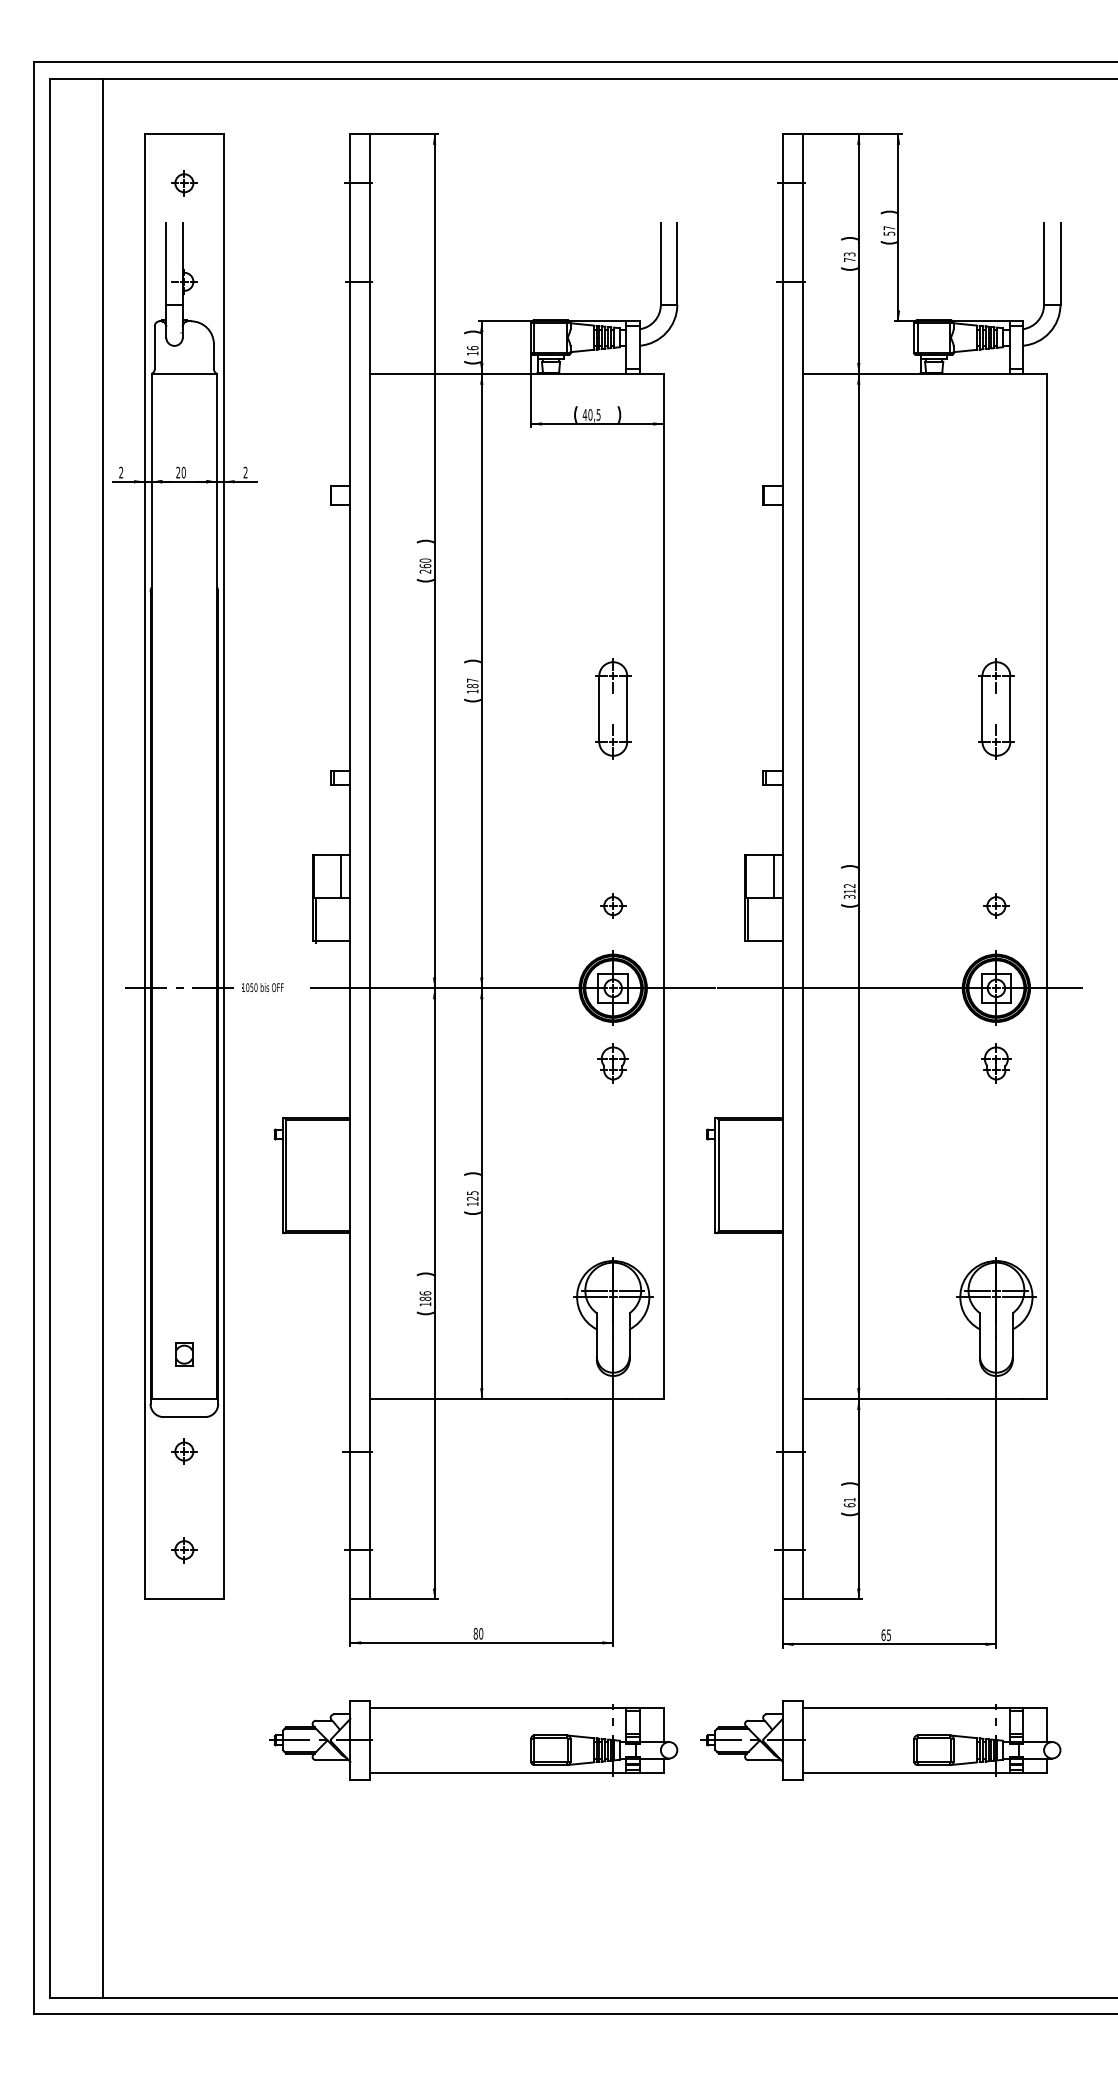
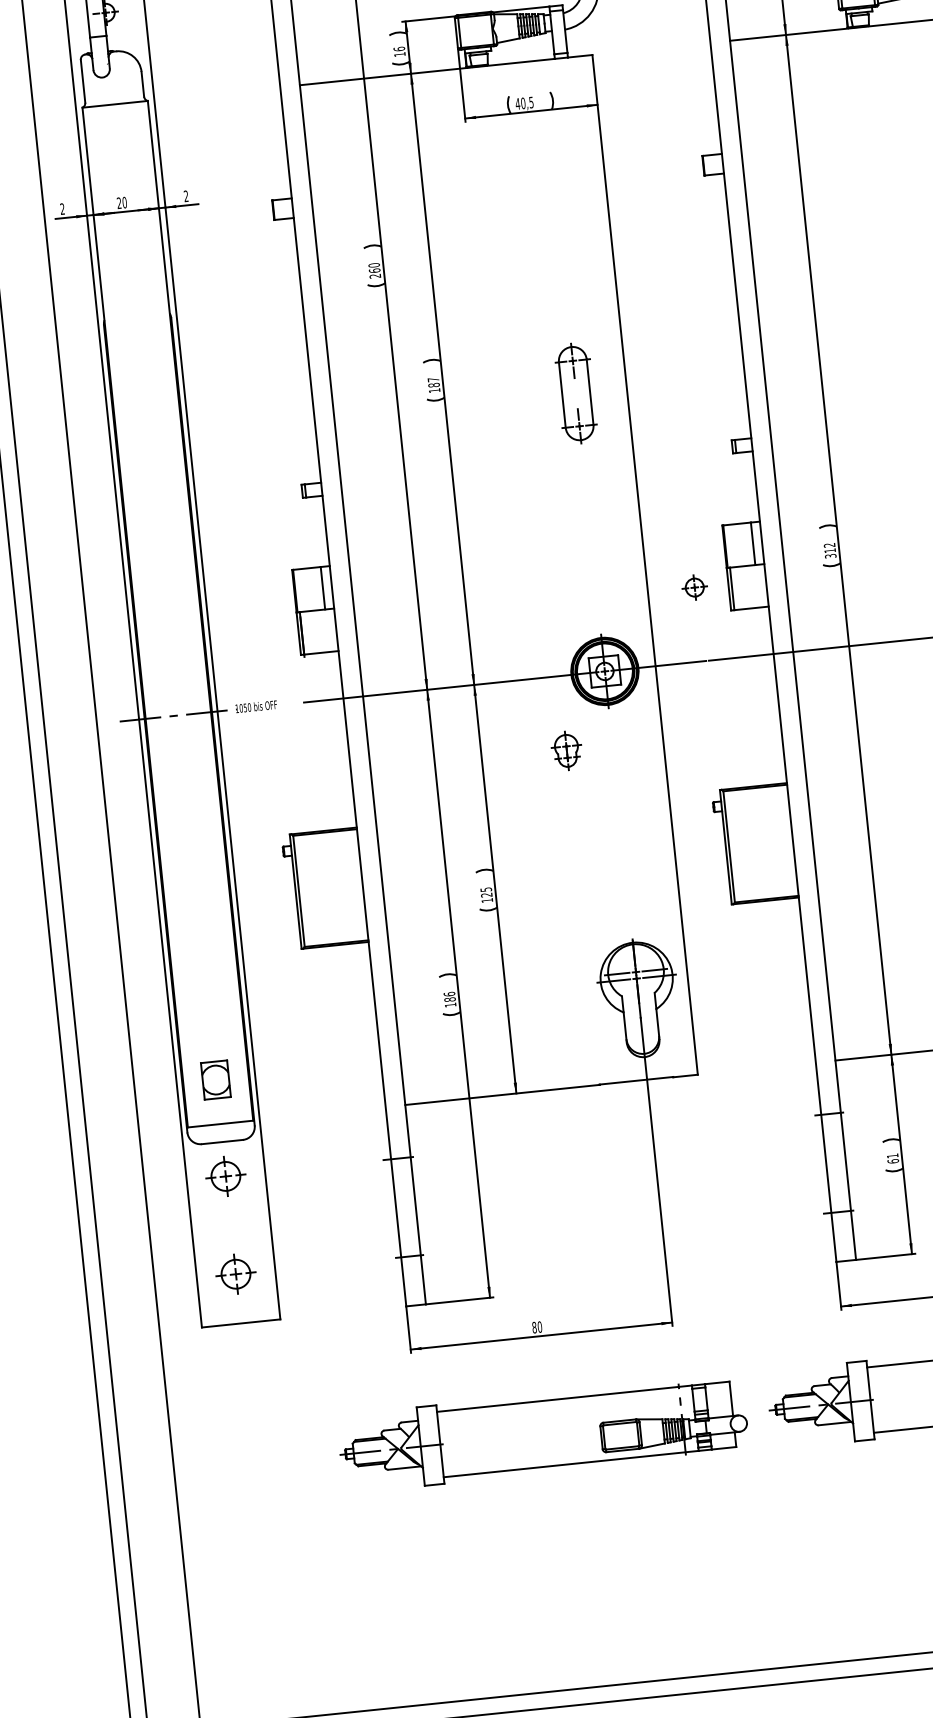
part: (613, 905) -> (694, 586), moved
part: (612, 1063) -> (566, 751), moved
part: (184, 1354) -> (216, 1079), size x1.6
part: (184, 1451) -> (226, 1176), size x1.6
part: (184, 1550) -> (236, 1274), size x1.6

